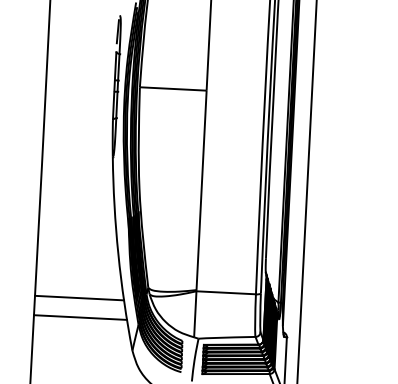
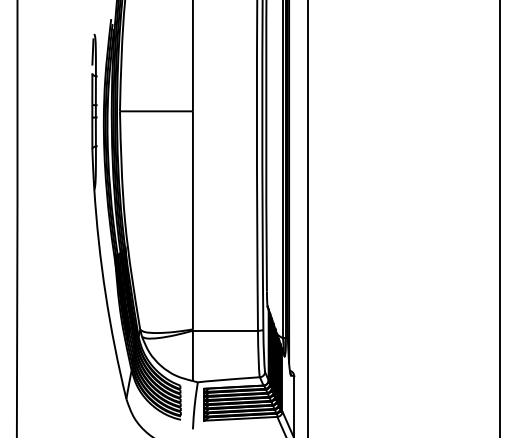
line: (79, 297) -> (65, 344), removed
line: (80, 317) -> (67, 365), removed

